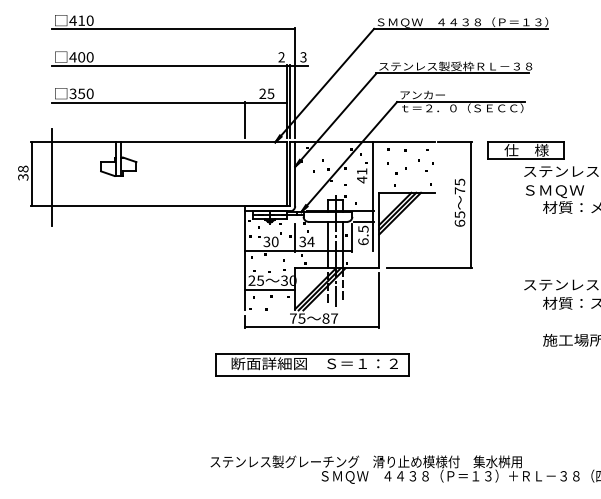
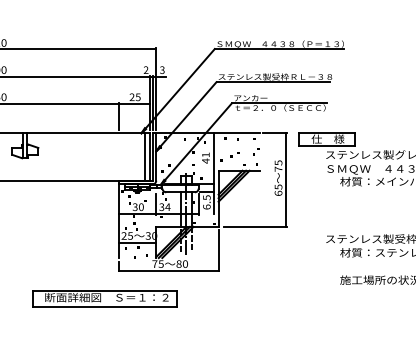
line: (280, 174) -> (145, 157), added
text: (334, 318) -> (185, 264), 87 -> 80
part: (312, 364) -> (105, 298), moved

